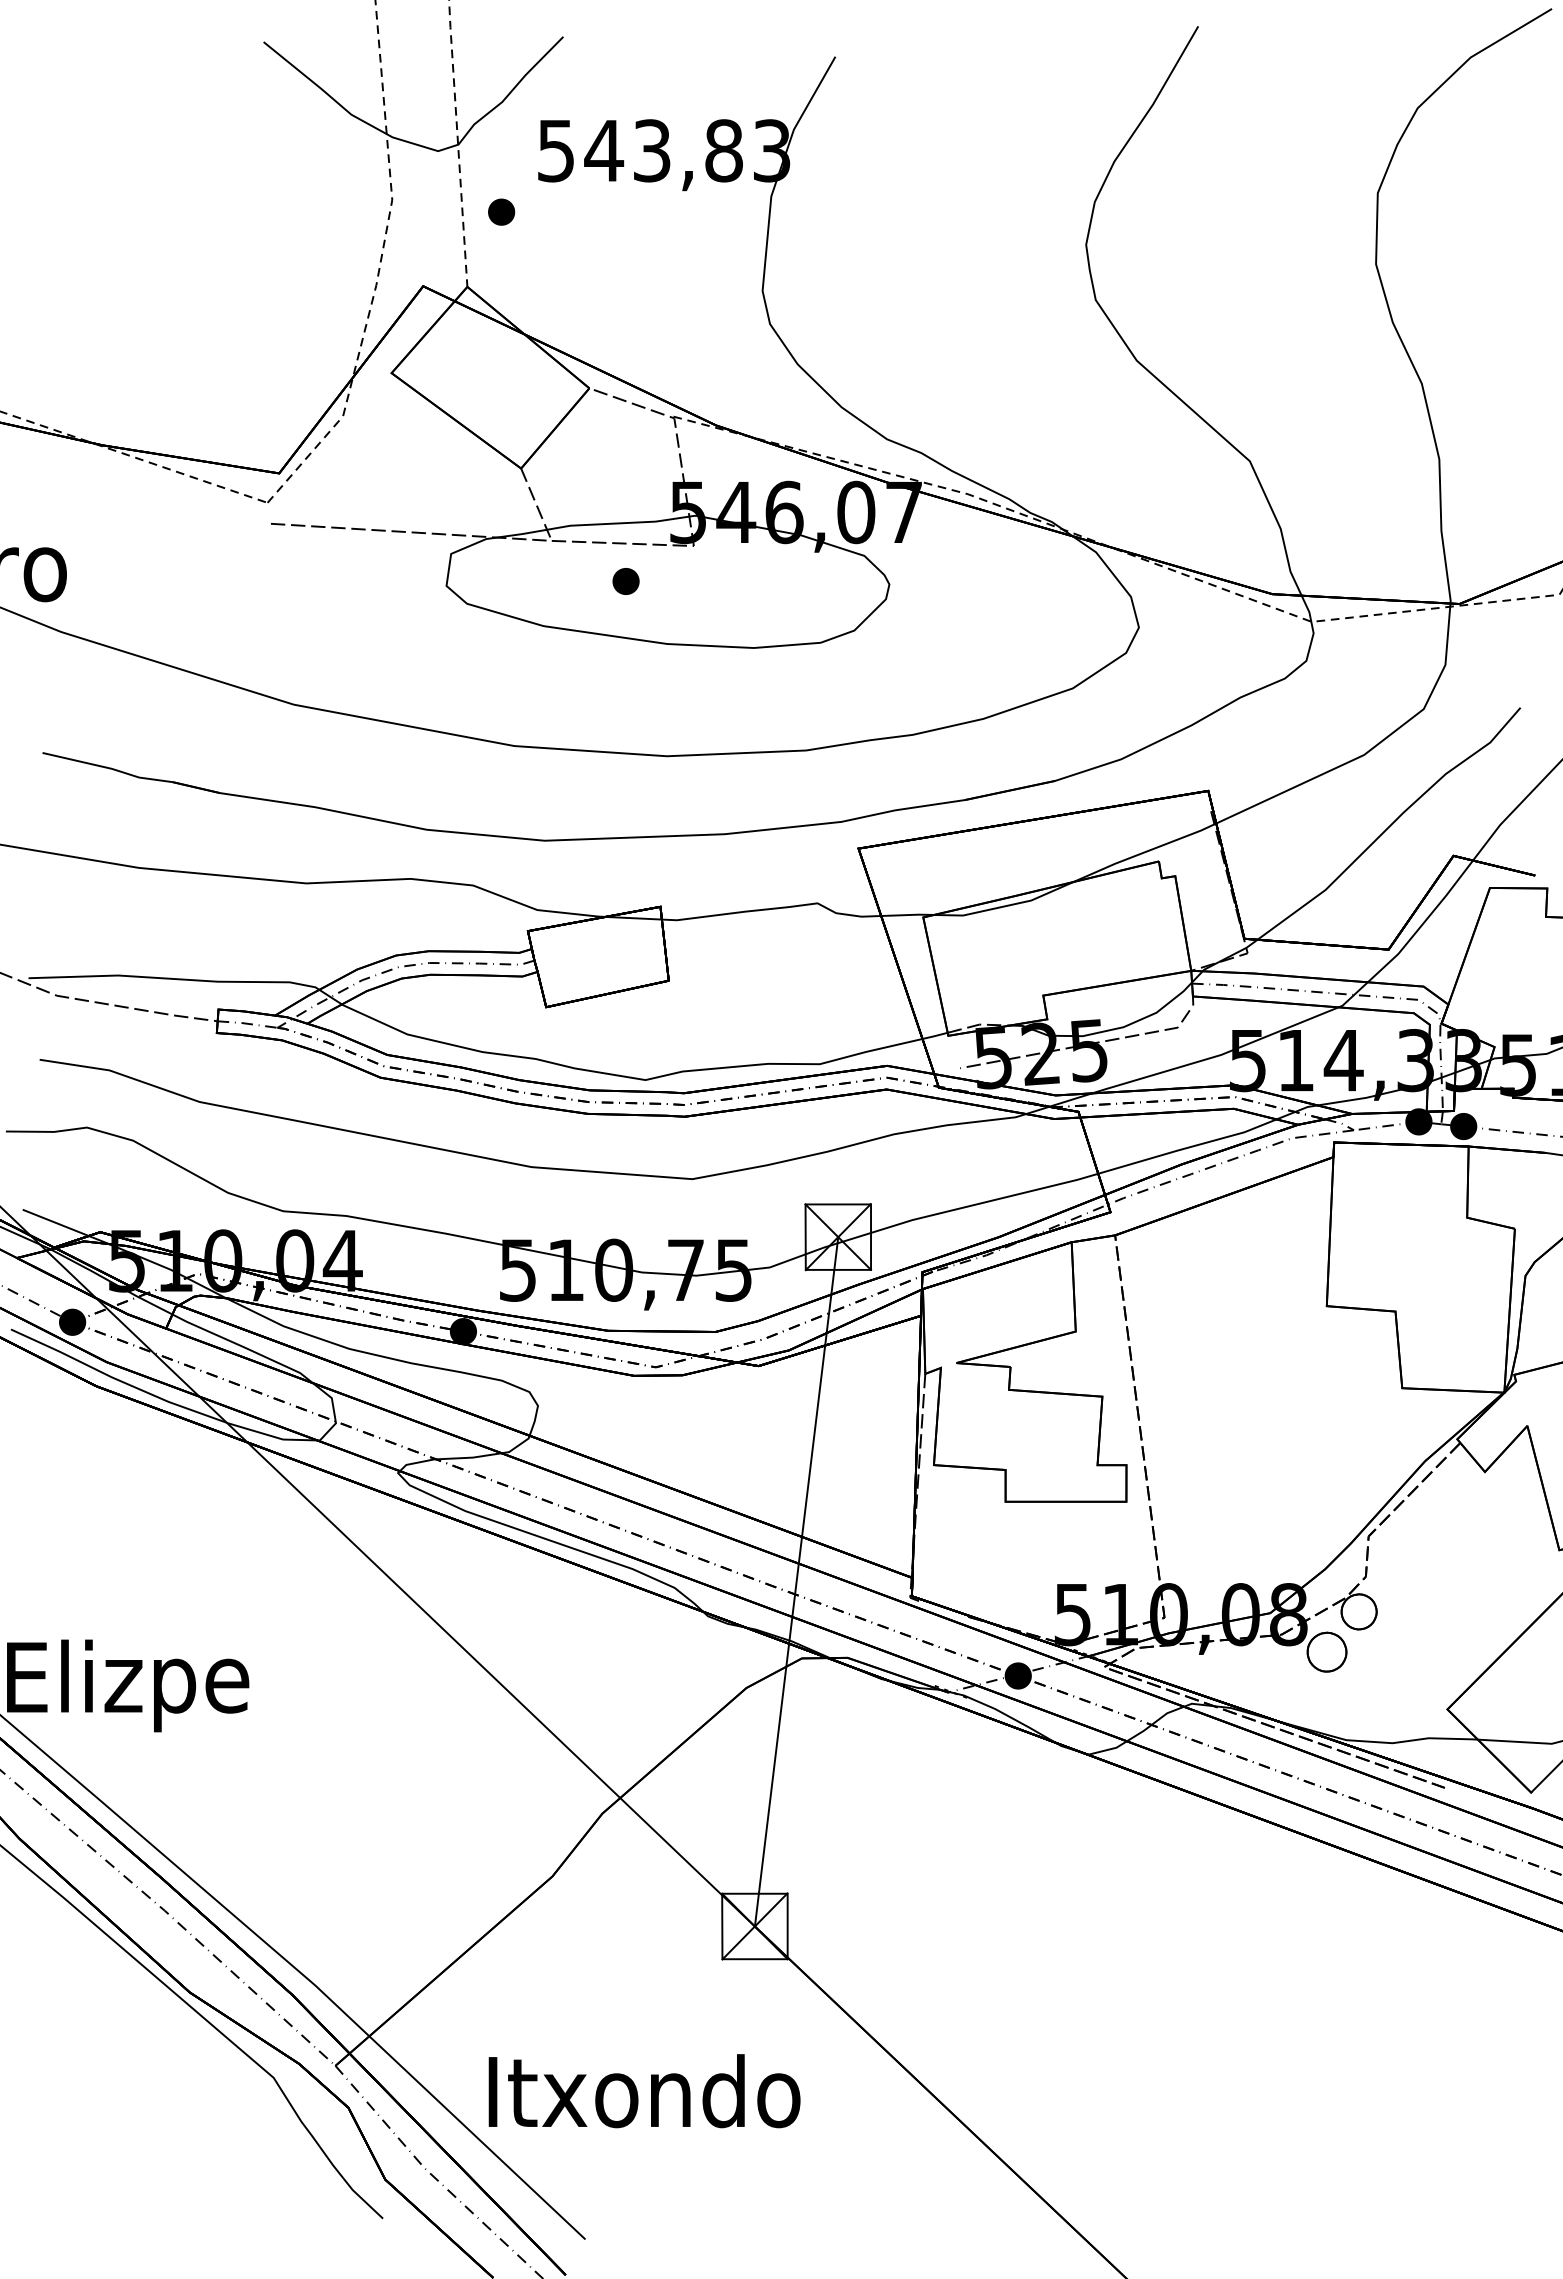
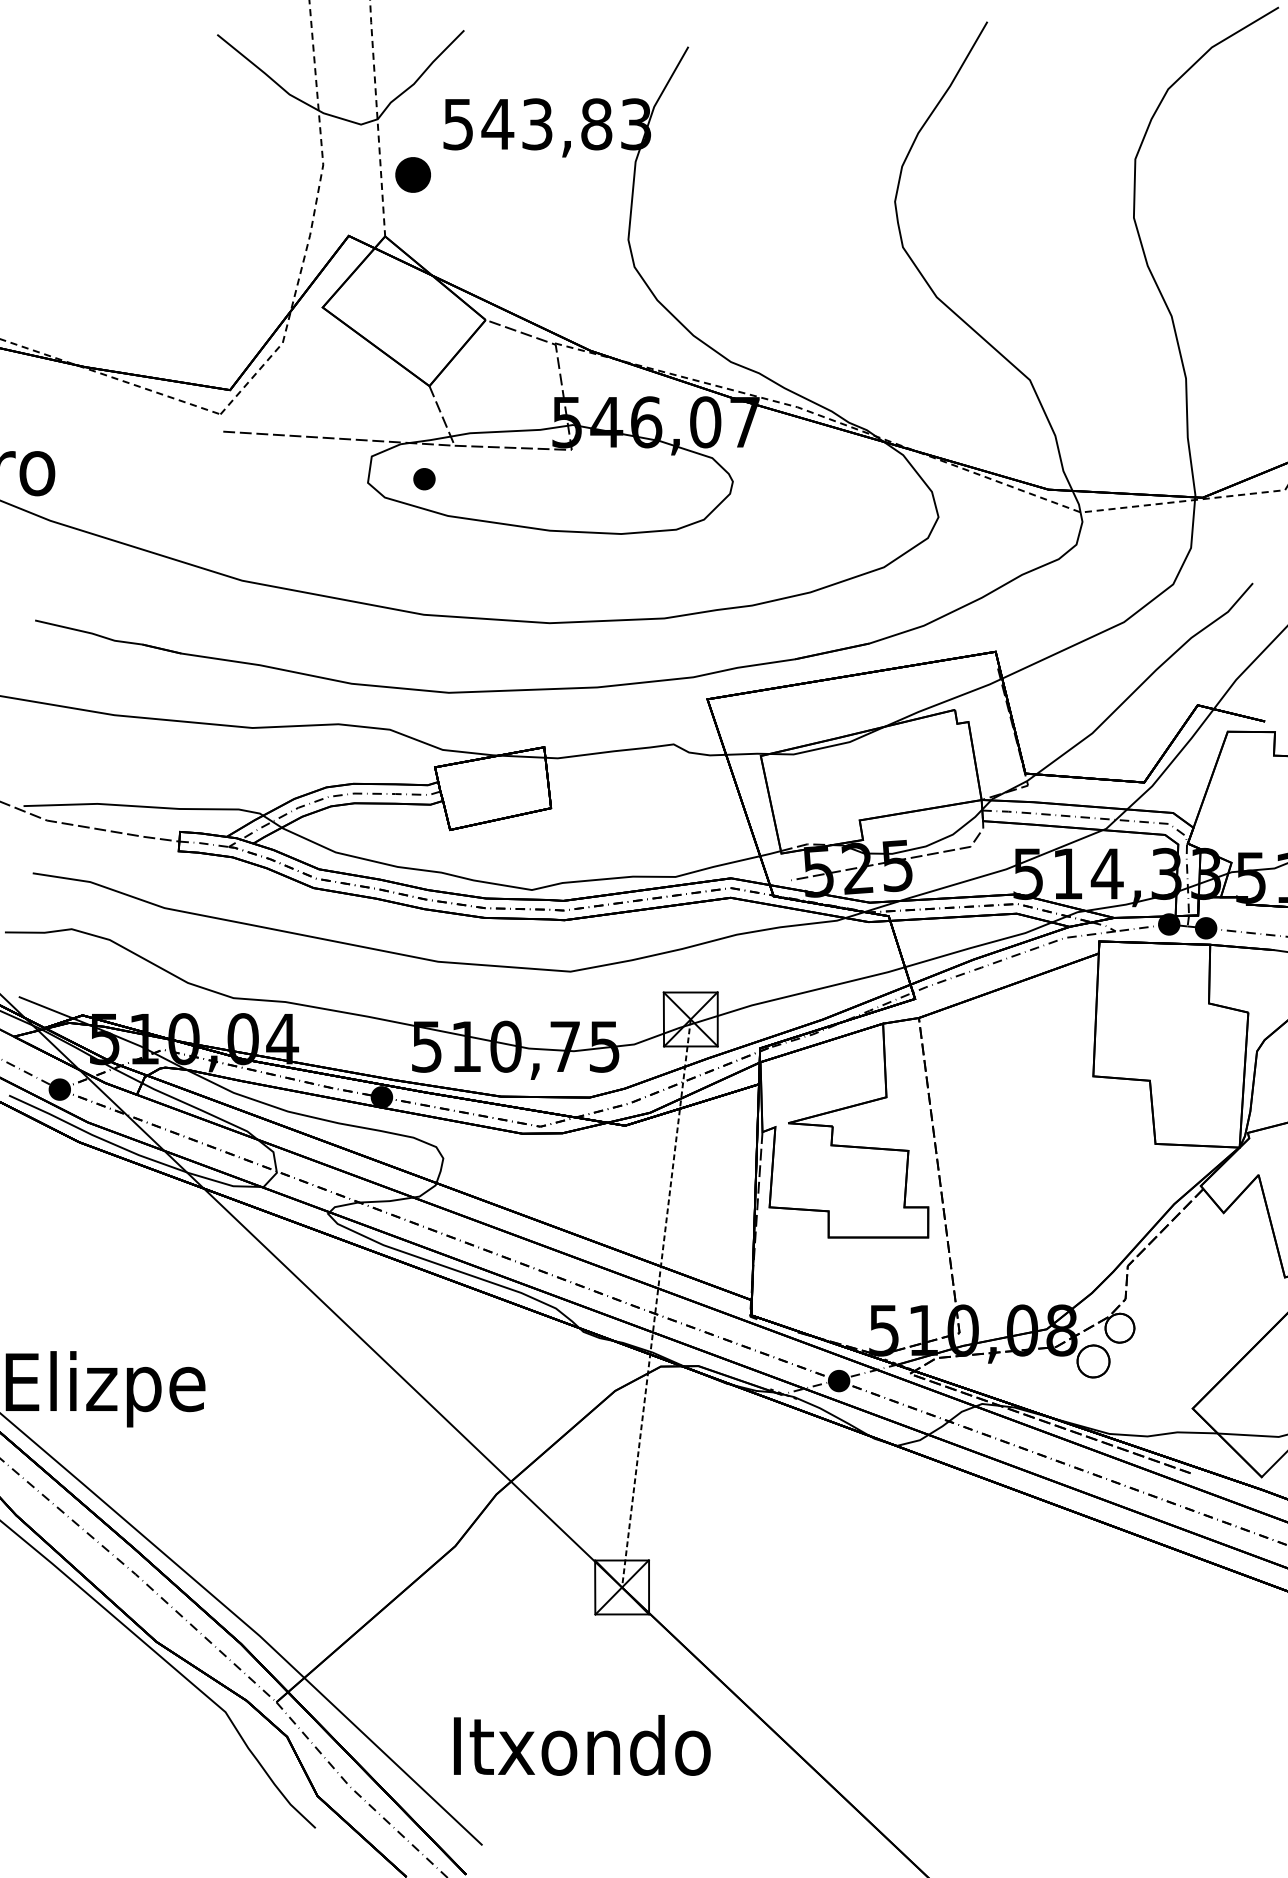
part: (501, 211) -> (413, 174), size x1.6
part: (625, 581) -> (423, 479), moved
line: (796, 1582) -> (656, 1304), solid -> dashed
text: (644, 2091) -> (582, 1745), moved

